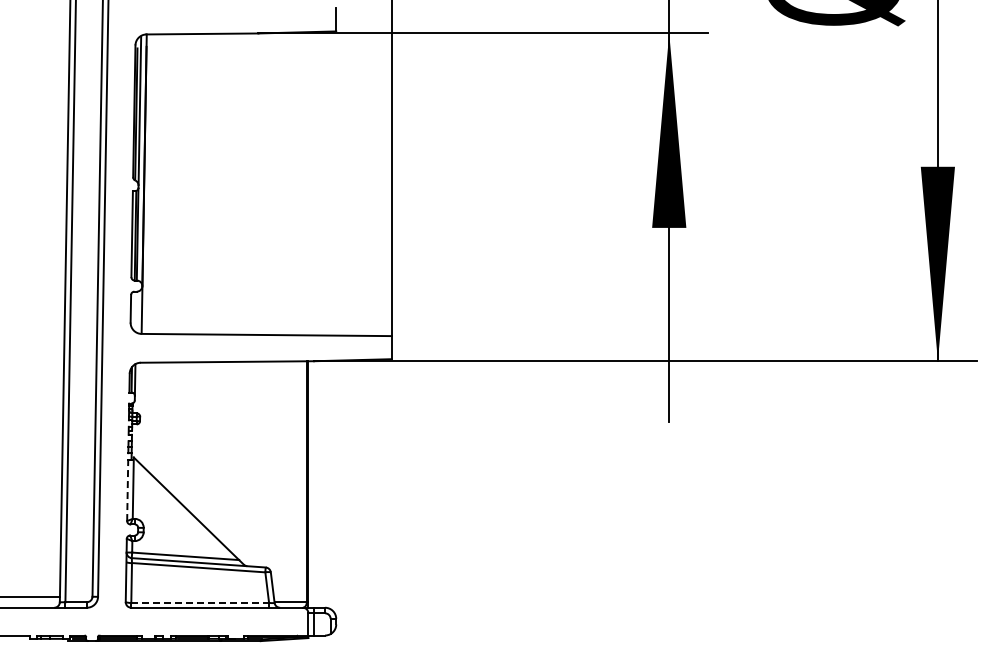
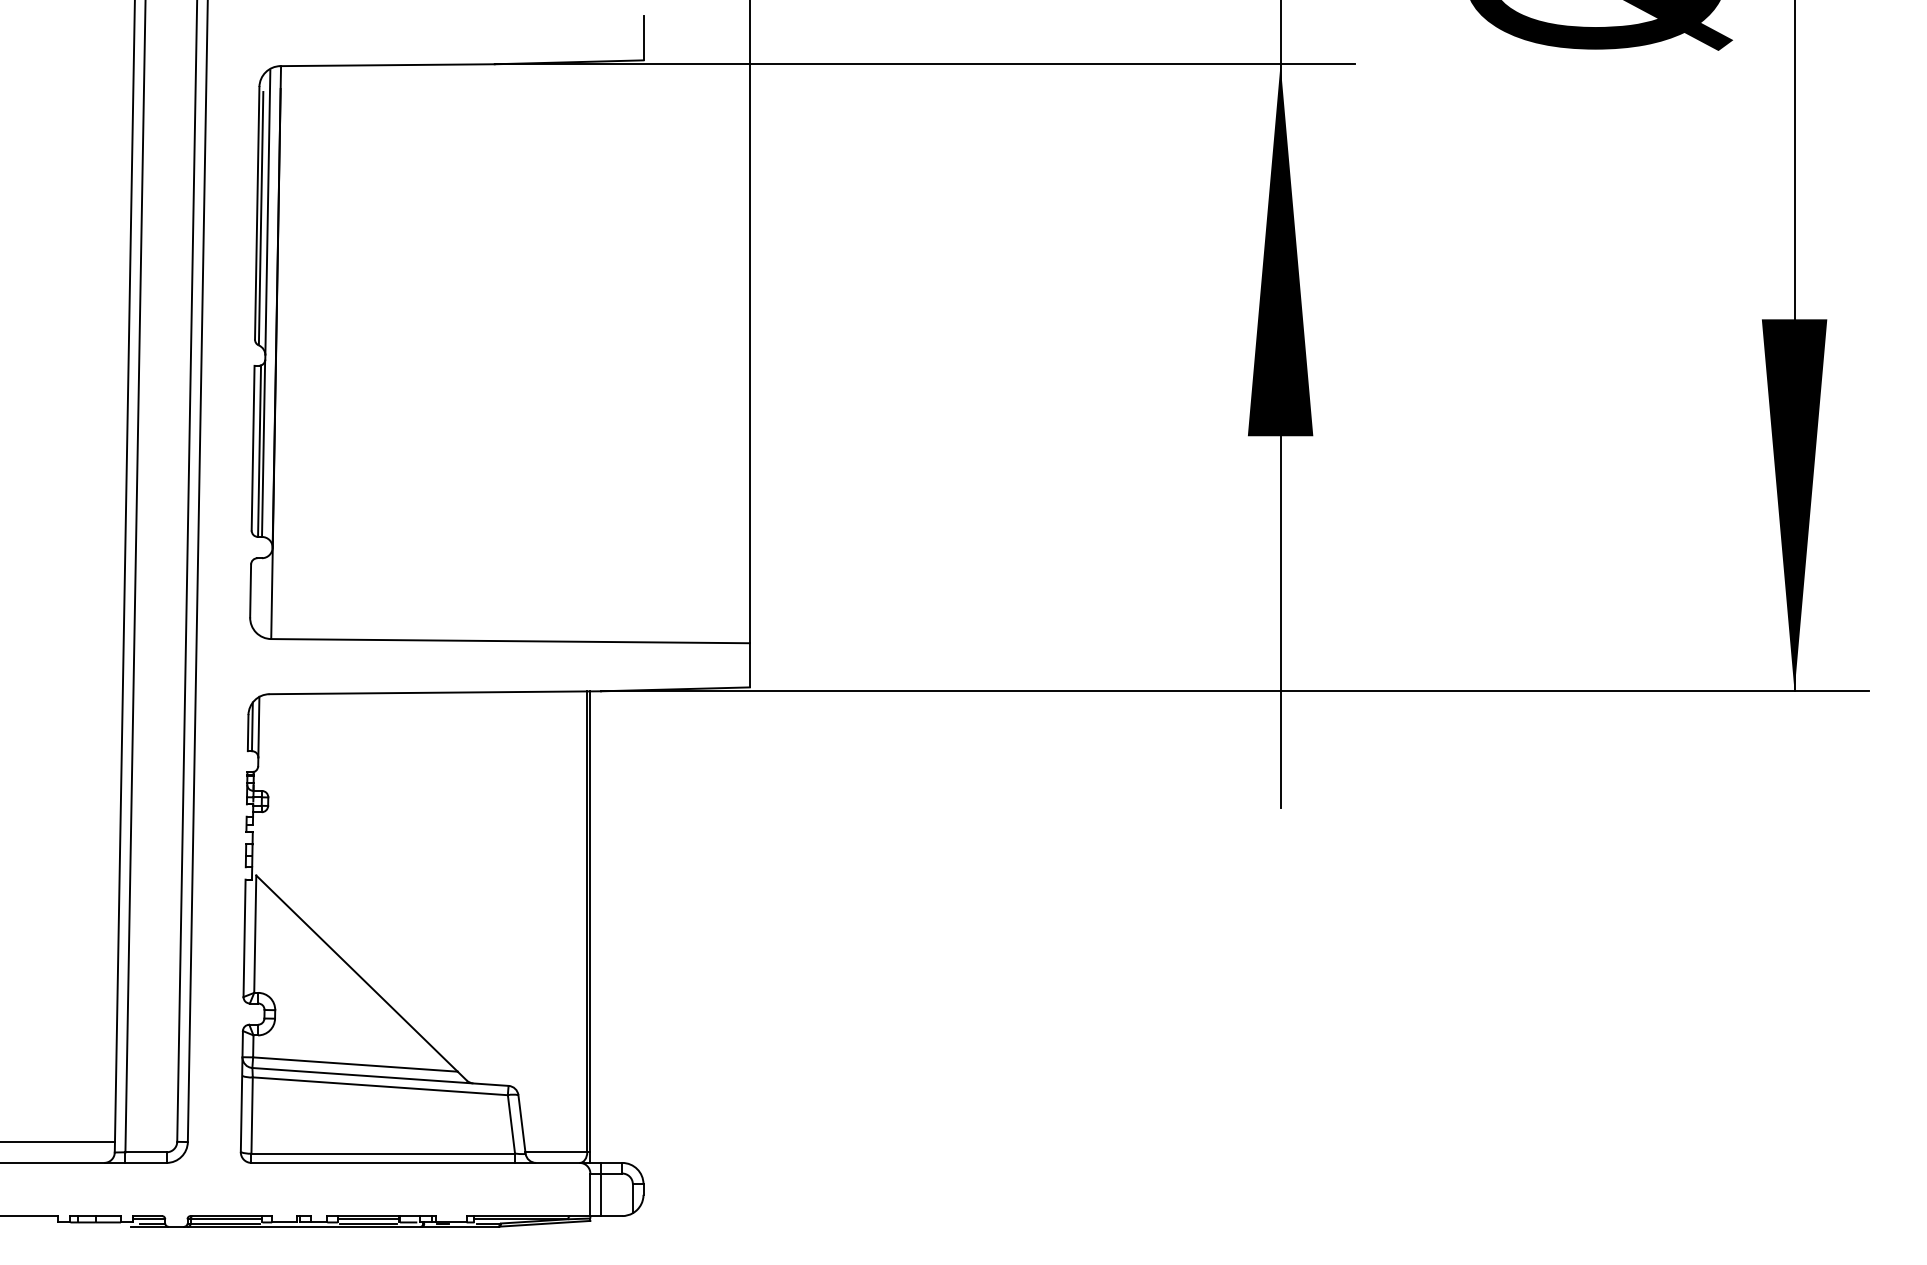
line: (127, 490) -> (244, 938), dashed -> solid
line: (200, 602) -> (383, 1152), dashed -> solid

